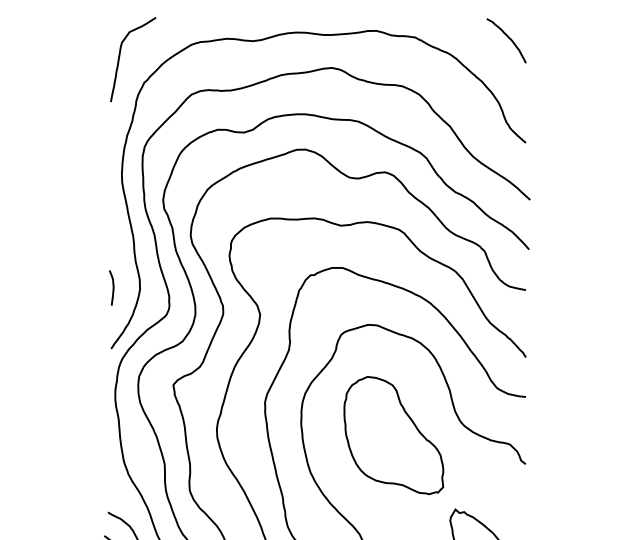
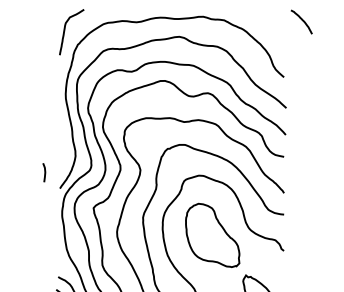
curve: (506, 37) -> (301, 20), moved
curve: (112, 287) -> (44, 172), moved

